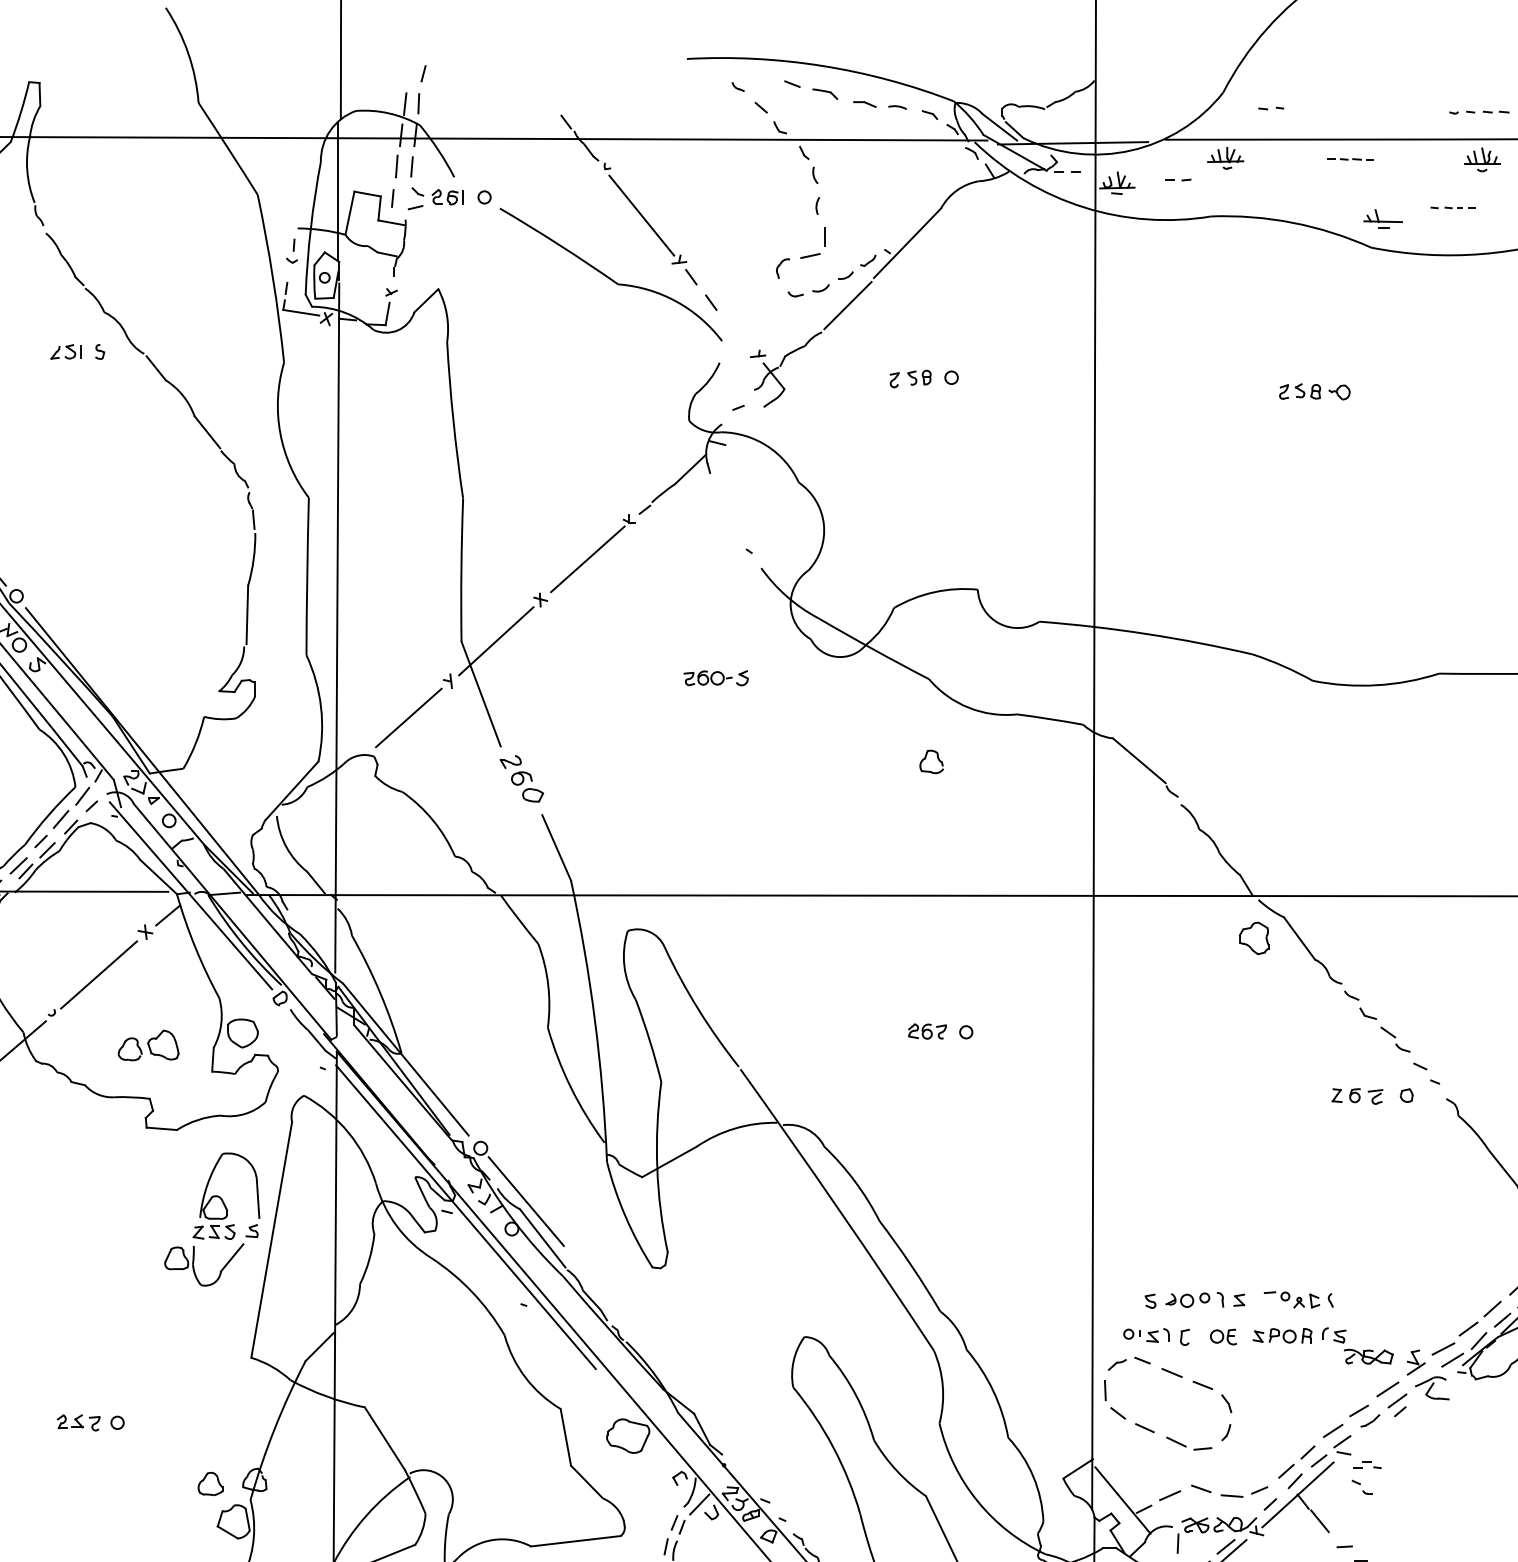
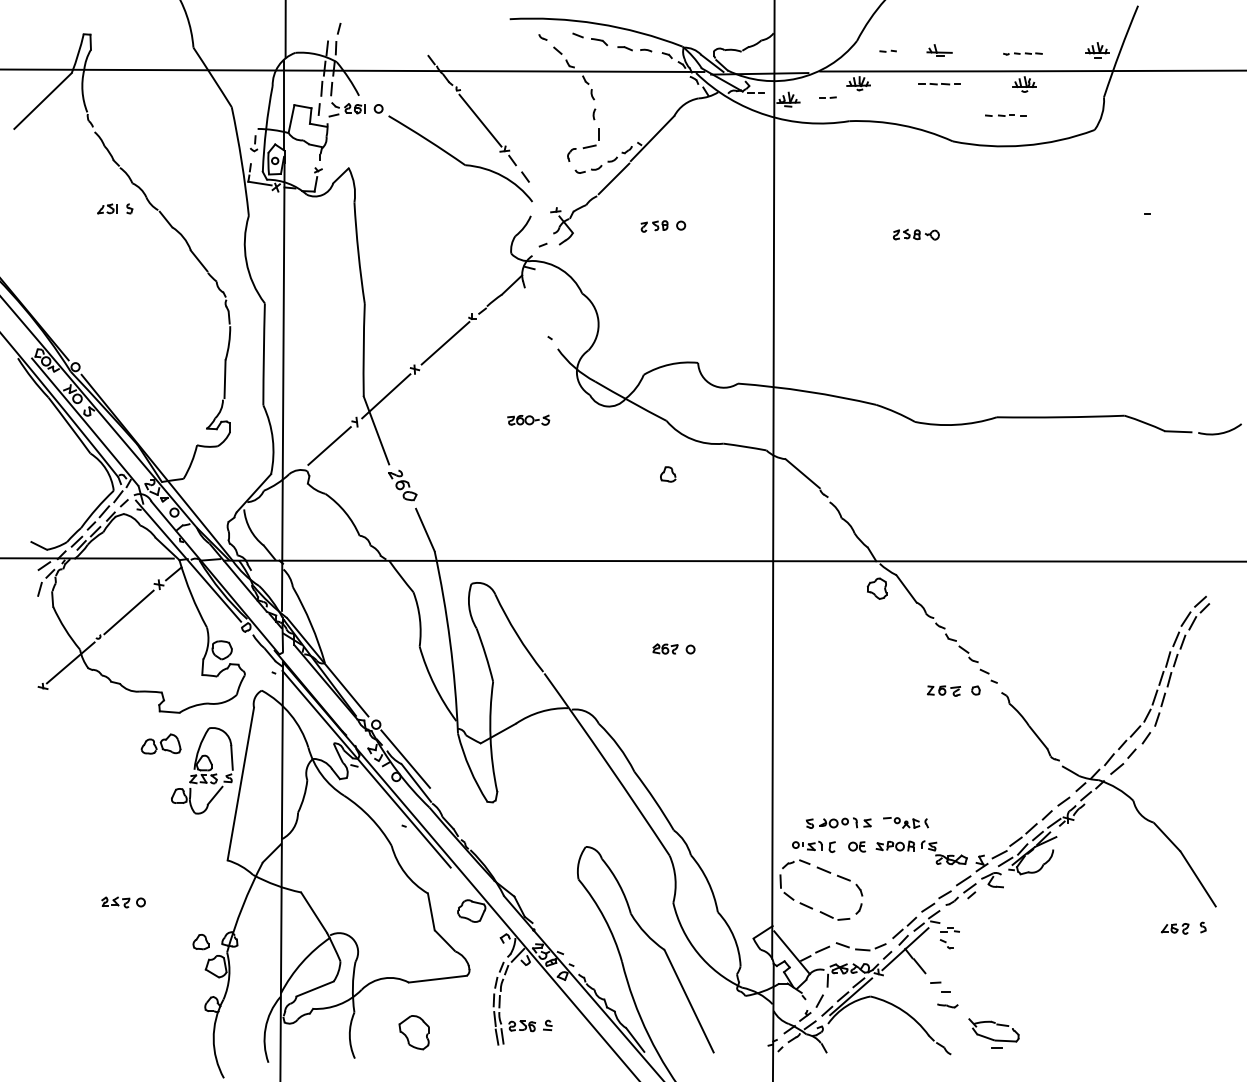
part: (1350, 159) -> (939, 84), size x1.43
part: (1452, 207) -> (1005, 115), size x1.43
part: (1382, 218) -> (939, 50), moved
part: (147, 1044) -> (160, 743), moved

